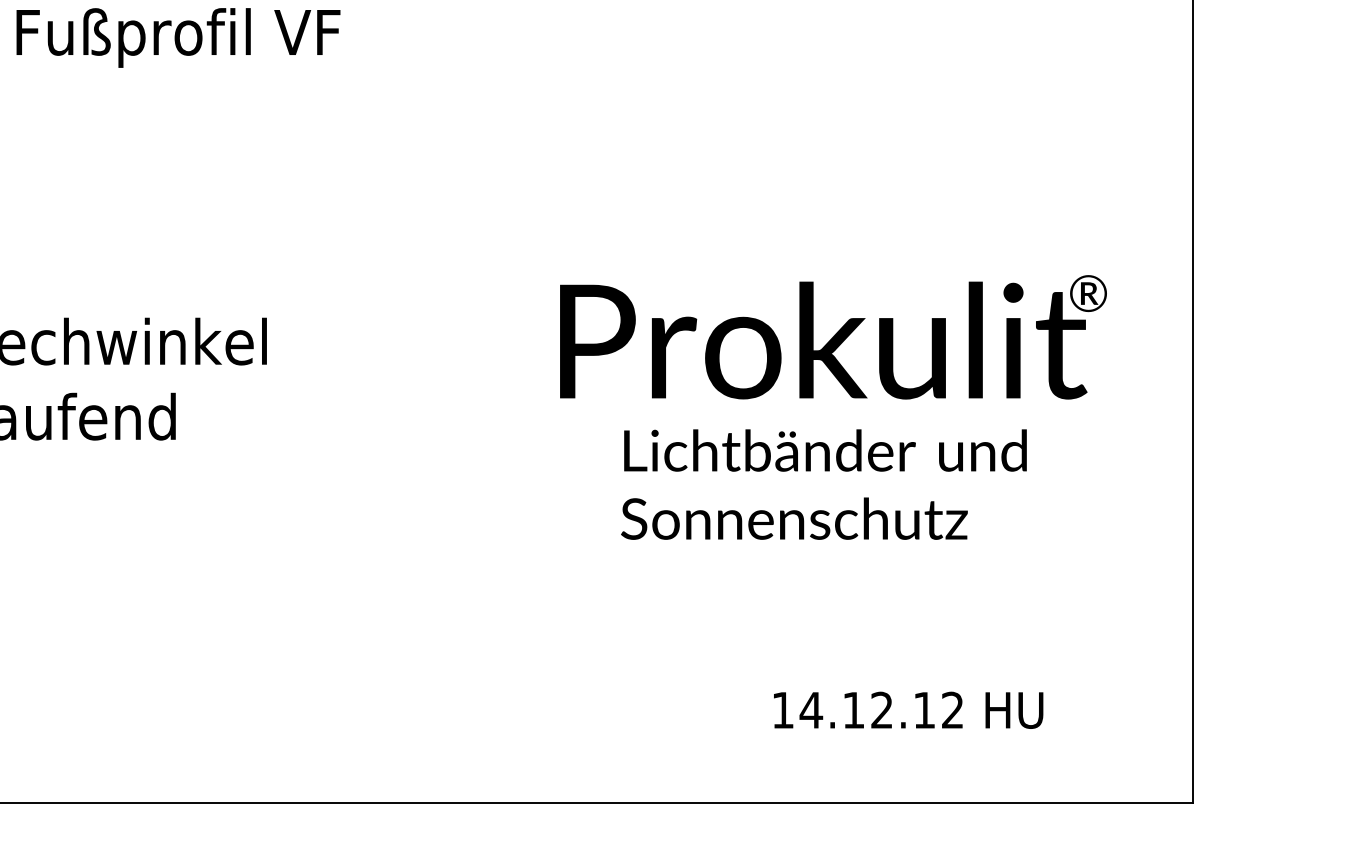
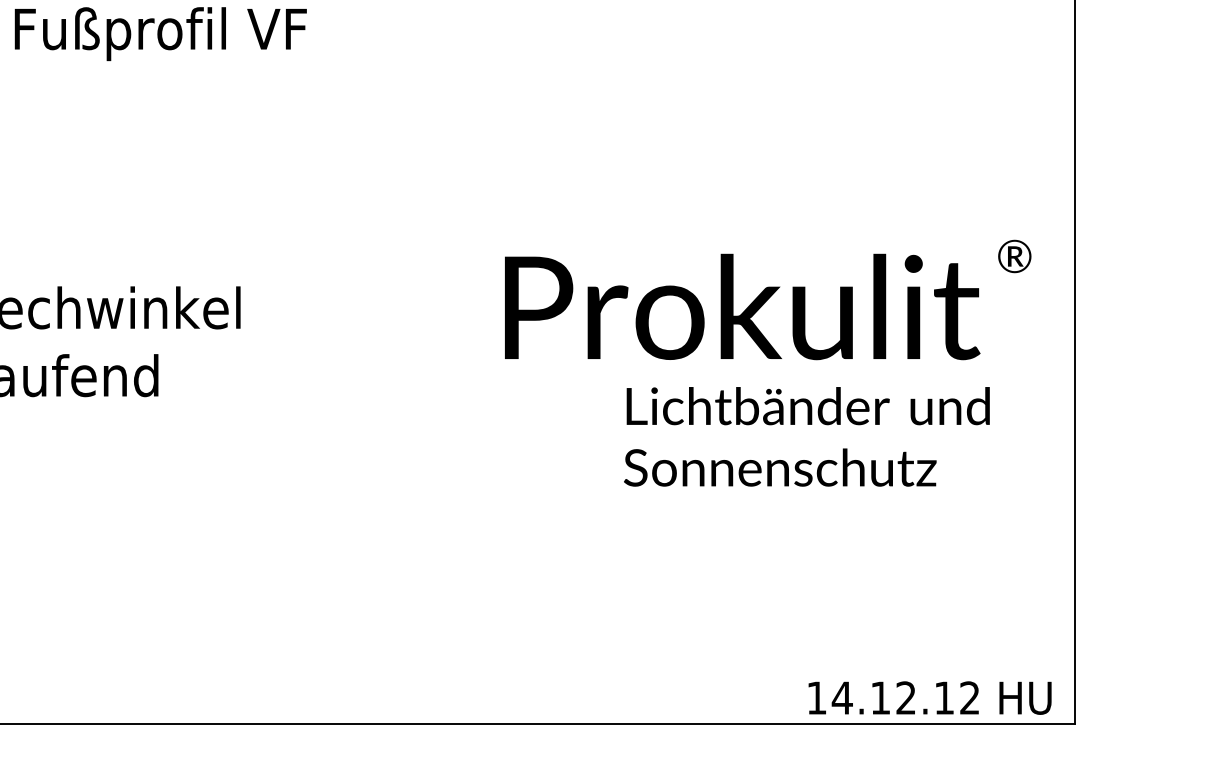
text: (1088, 293) -> (1014, 256), moved
text: (823, 484) -> (806, 436), moved
text: (908, 709) -> (930, 697), moved

